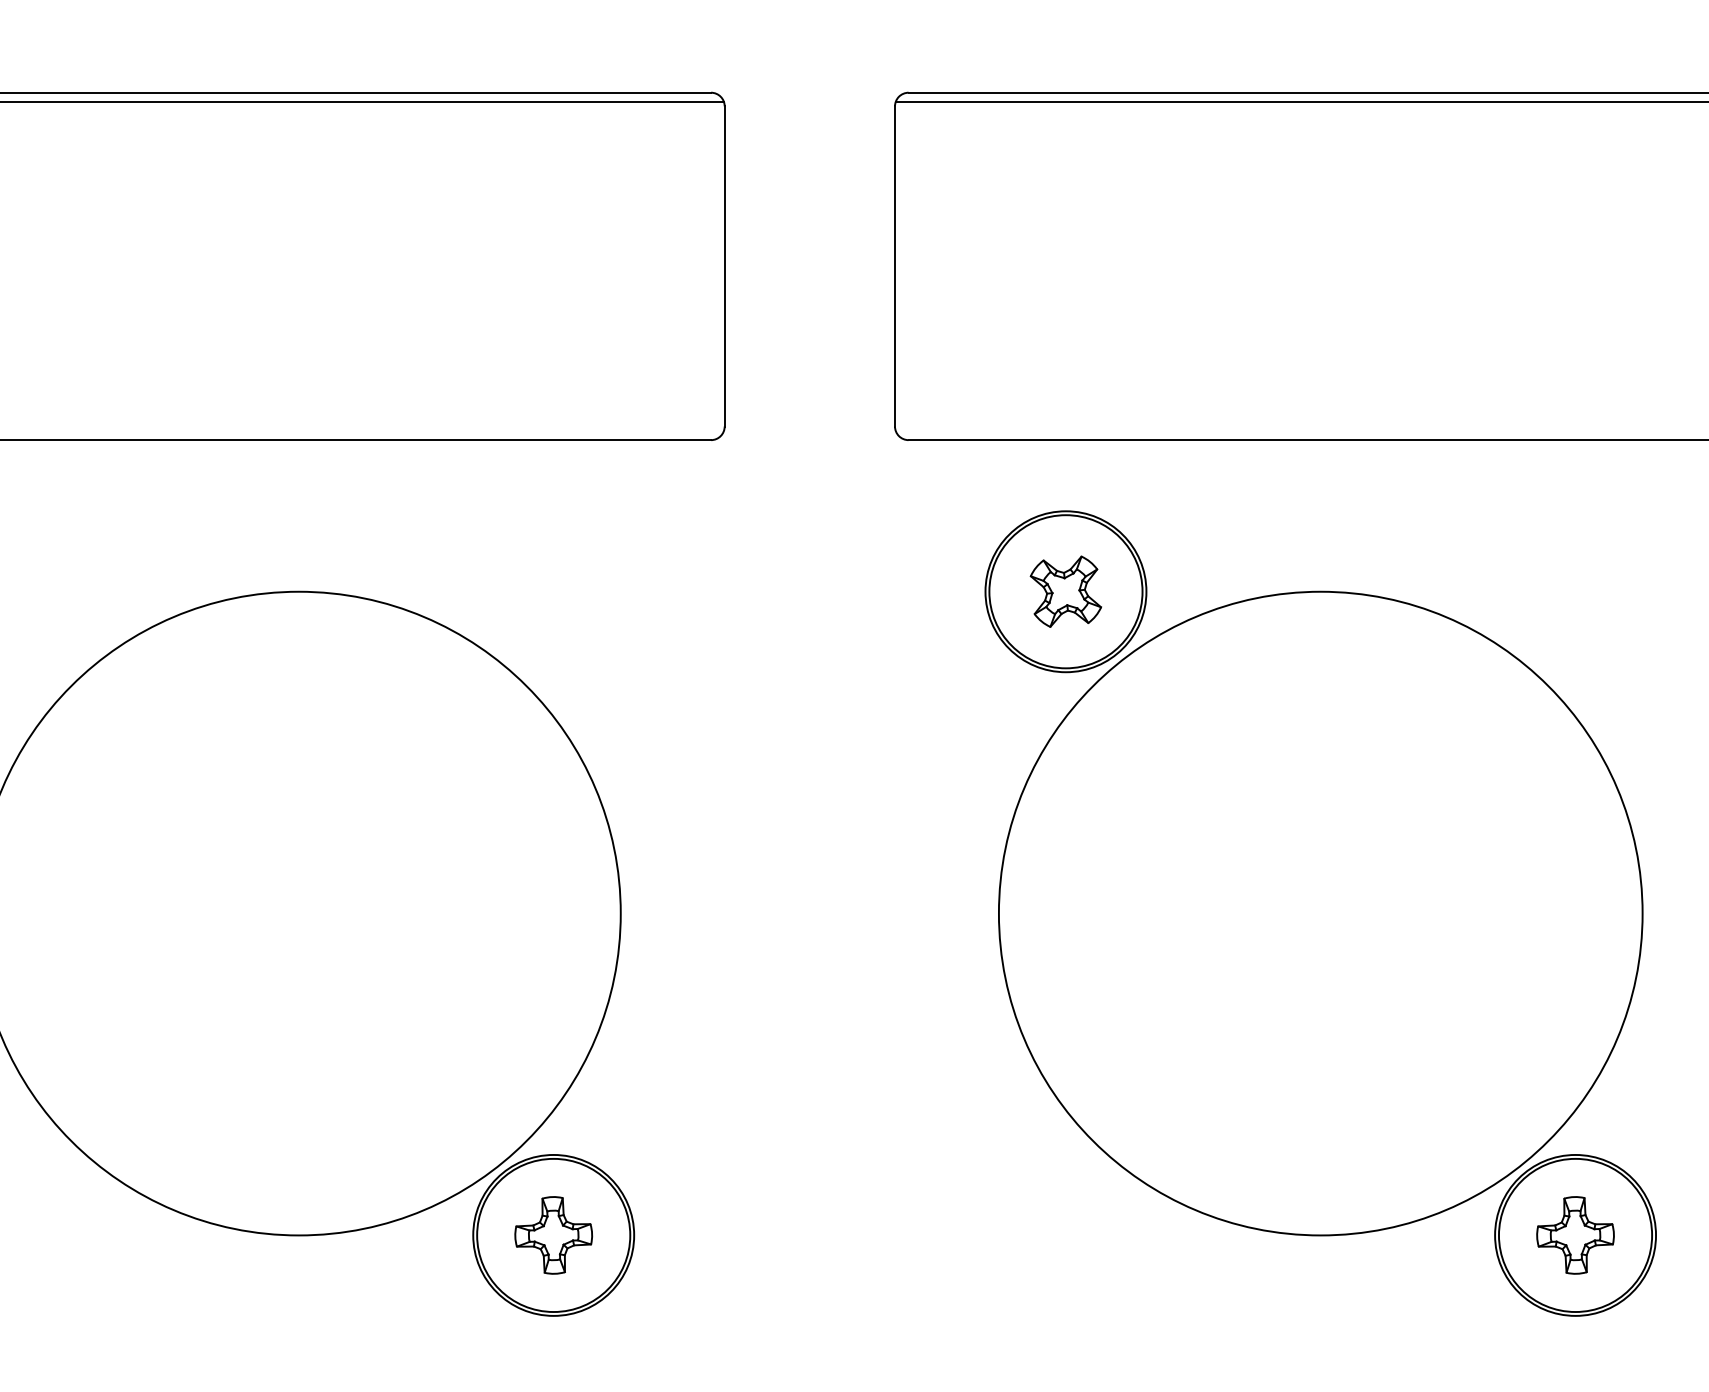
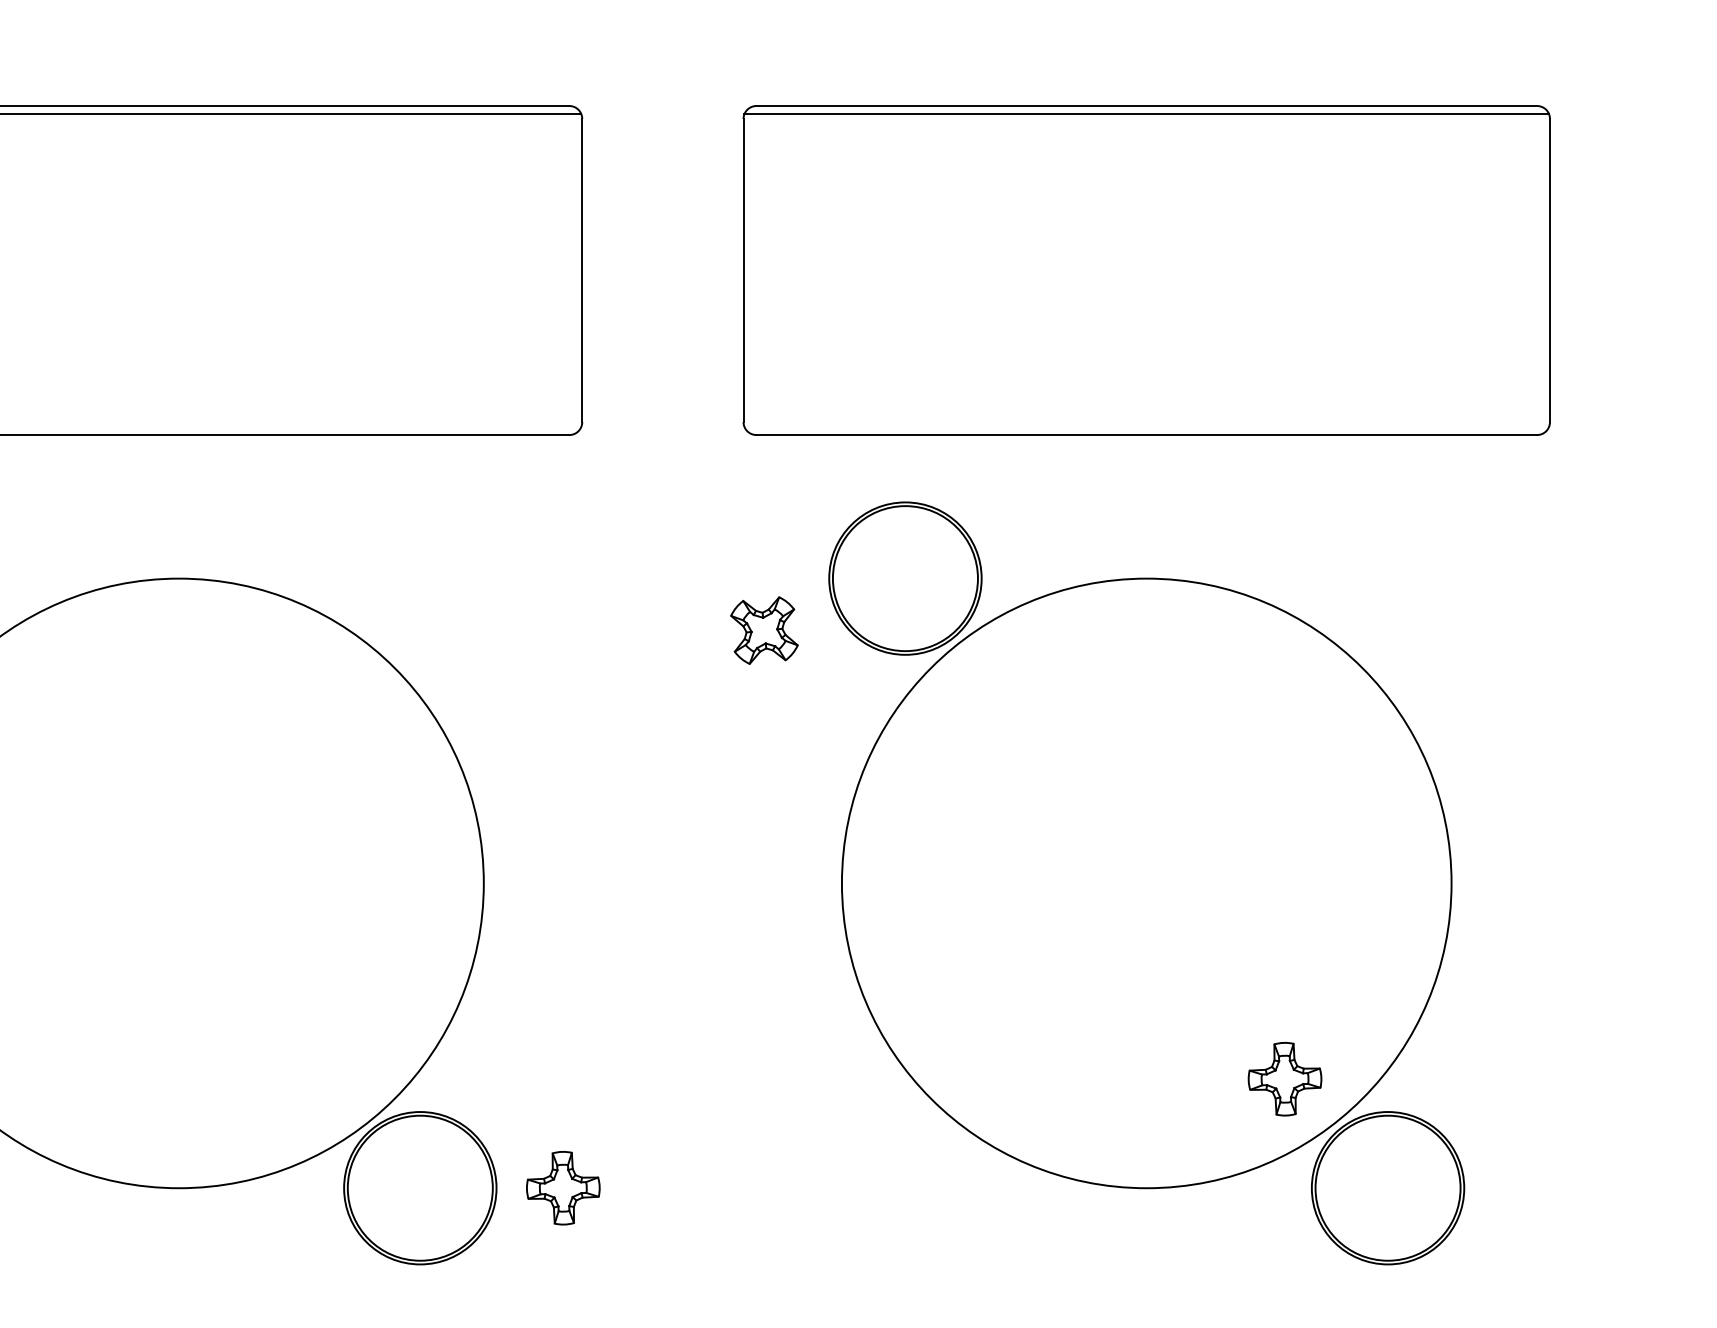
part: (1066, 591) -> (764, 630), moved
part: (553, 1235) -> (563, 1188), moved
part: (1574, 1235) -> (1284, 1079), moved

